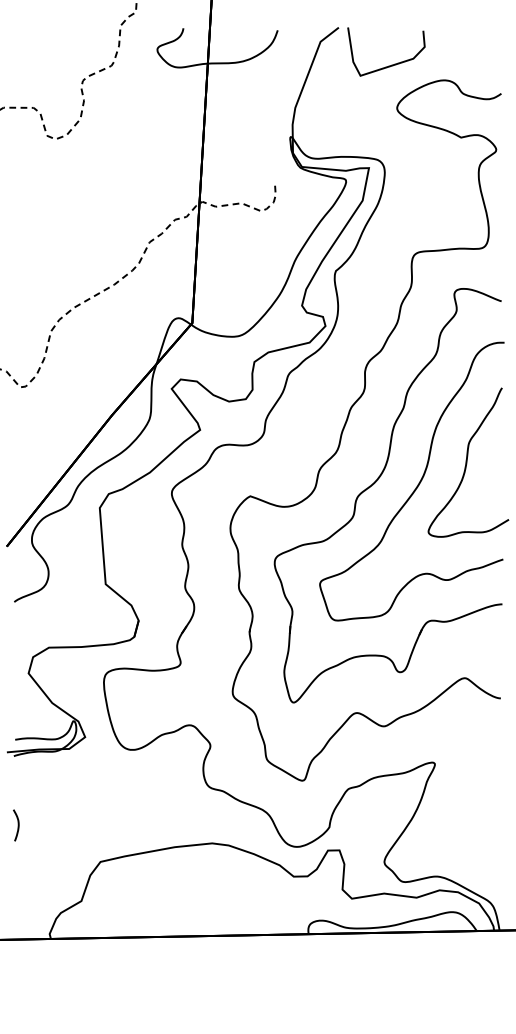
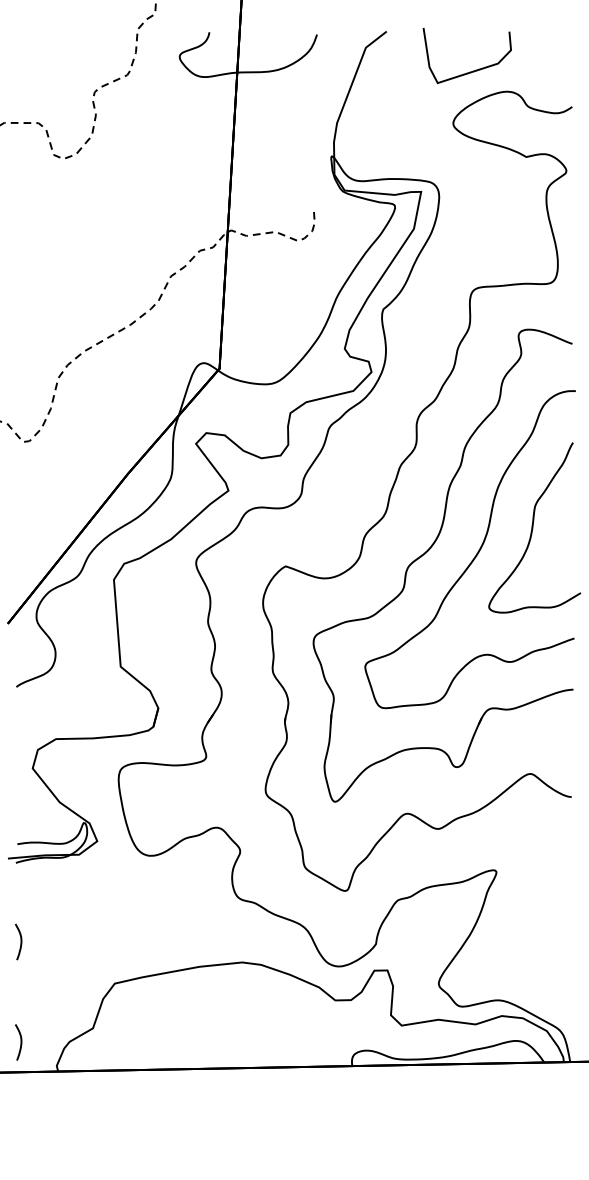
curve: (391, 64) -> (473, 70), moved
curve: (17, 913) -> (20, 1042), added

